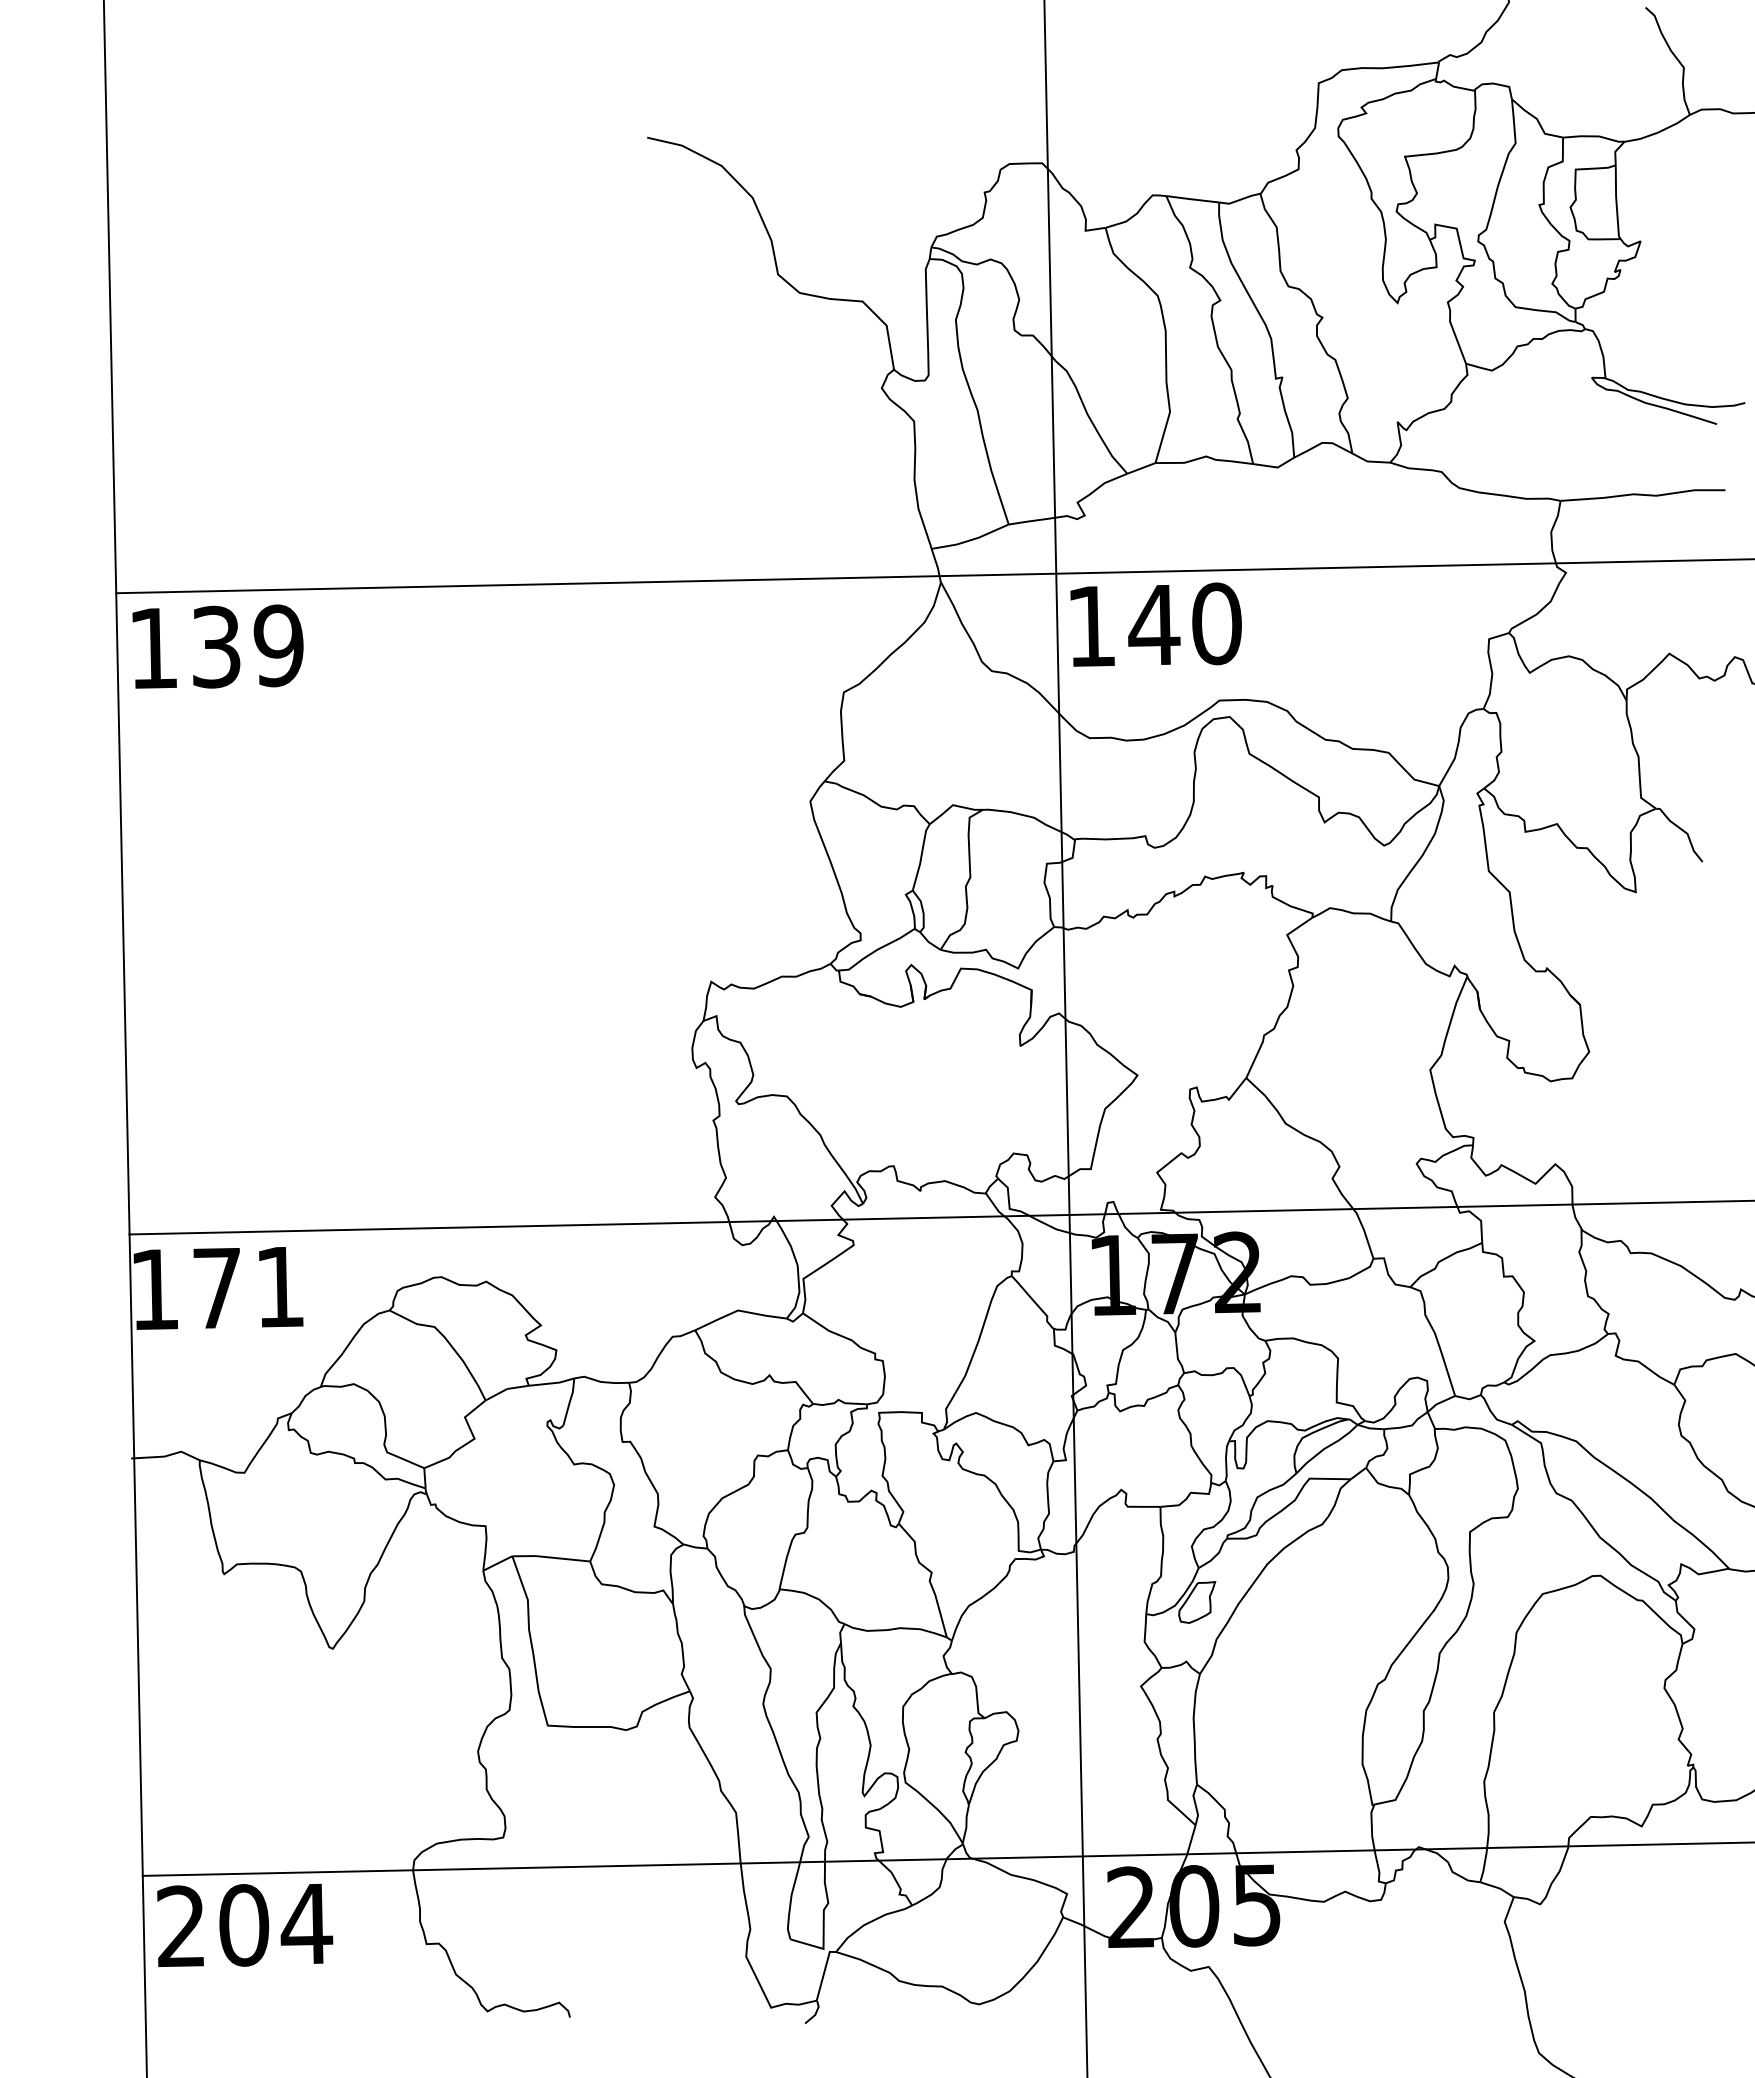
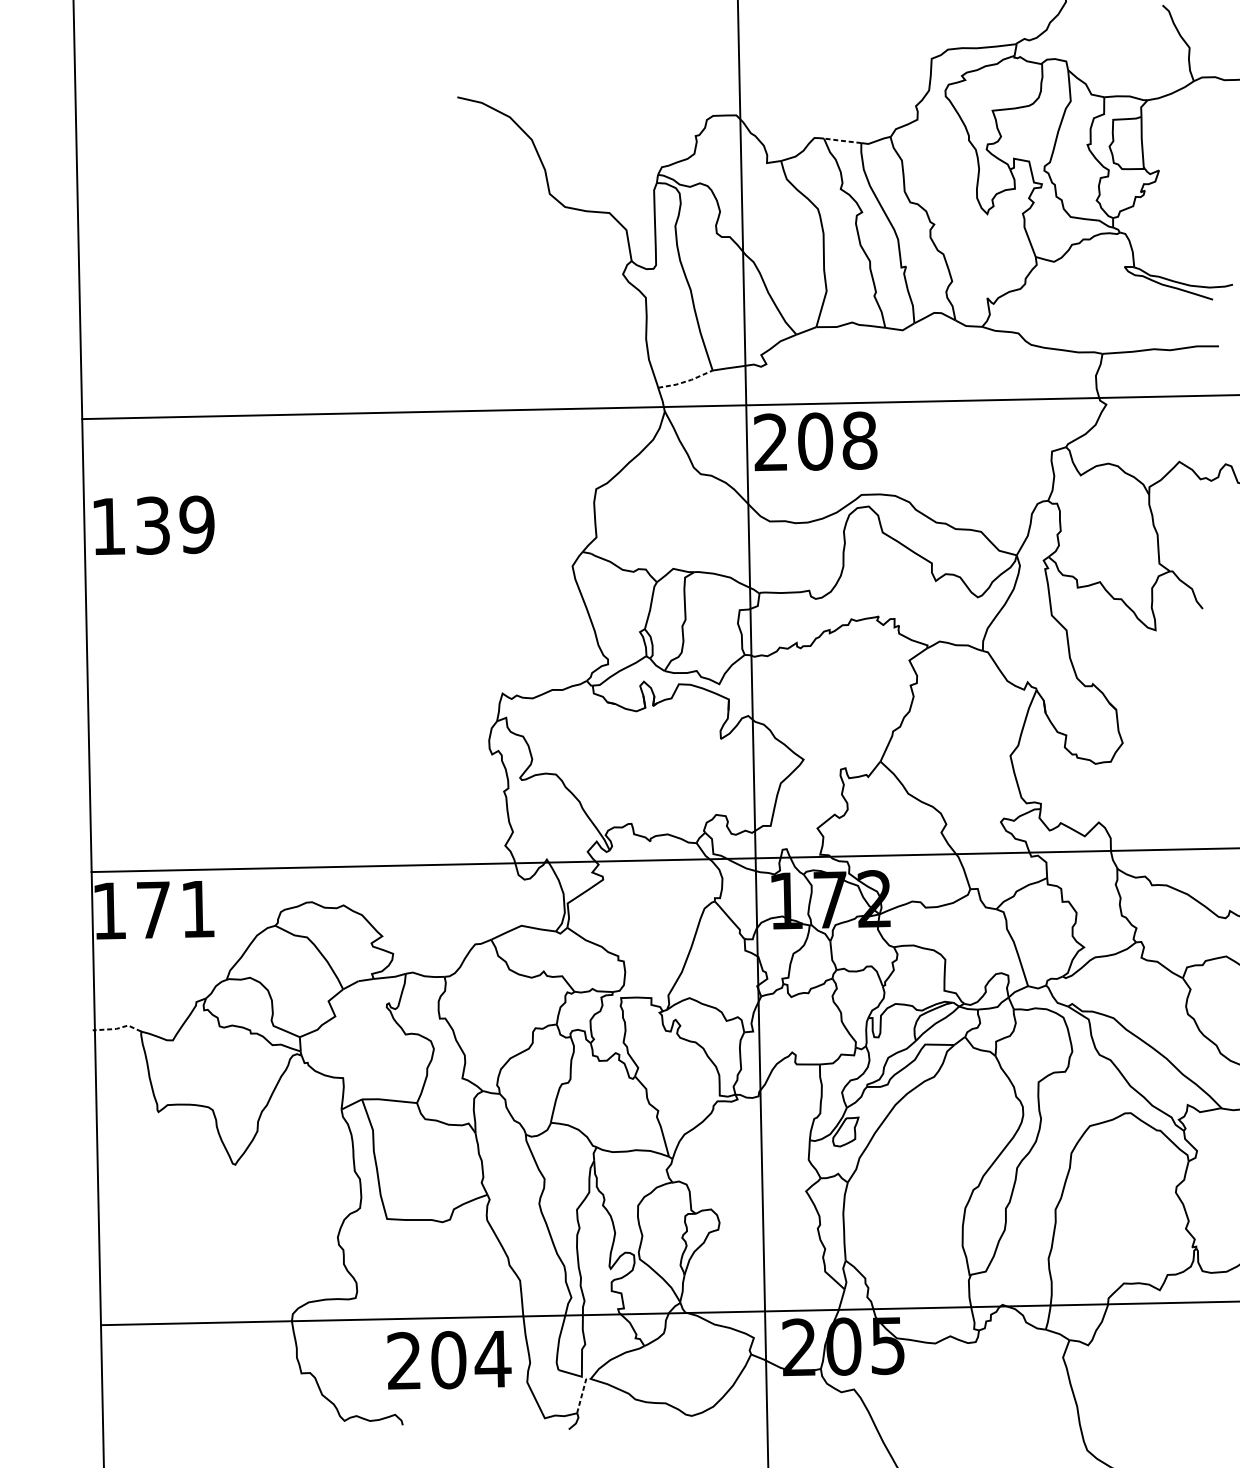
line: (1191, 199) -> (841, 140), solid -> dashed
line: (971, 540) -> (686, 381), solid -> dashed
text: (1154, 624) -> (815, 441), 140 -> 208
text: (217, 646) -> (153, 525), moved
line: (166, 1456) -> (117, 1028), solid -> dashed
text: (245, 1924) -> (449, 1359), moved
line: (824, 1973) -> (582, 1394), solid -> dashed

